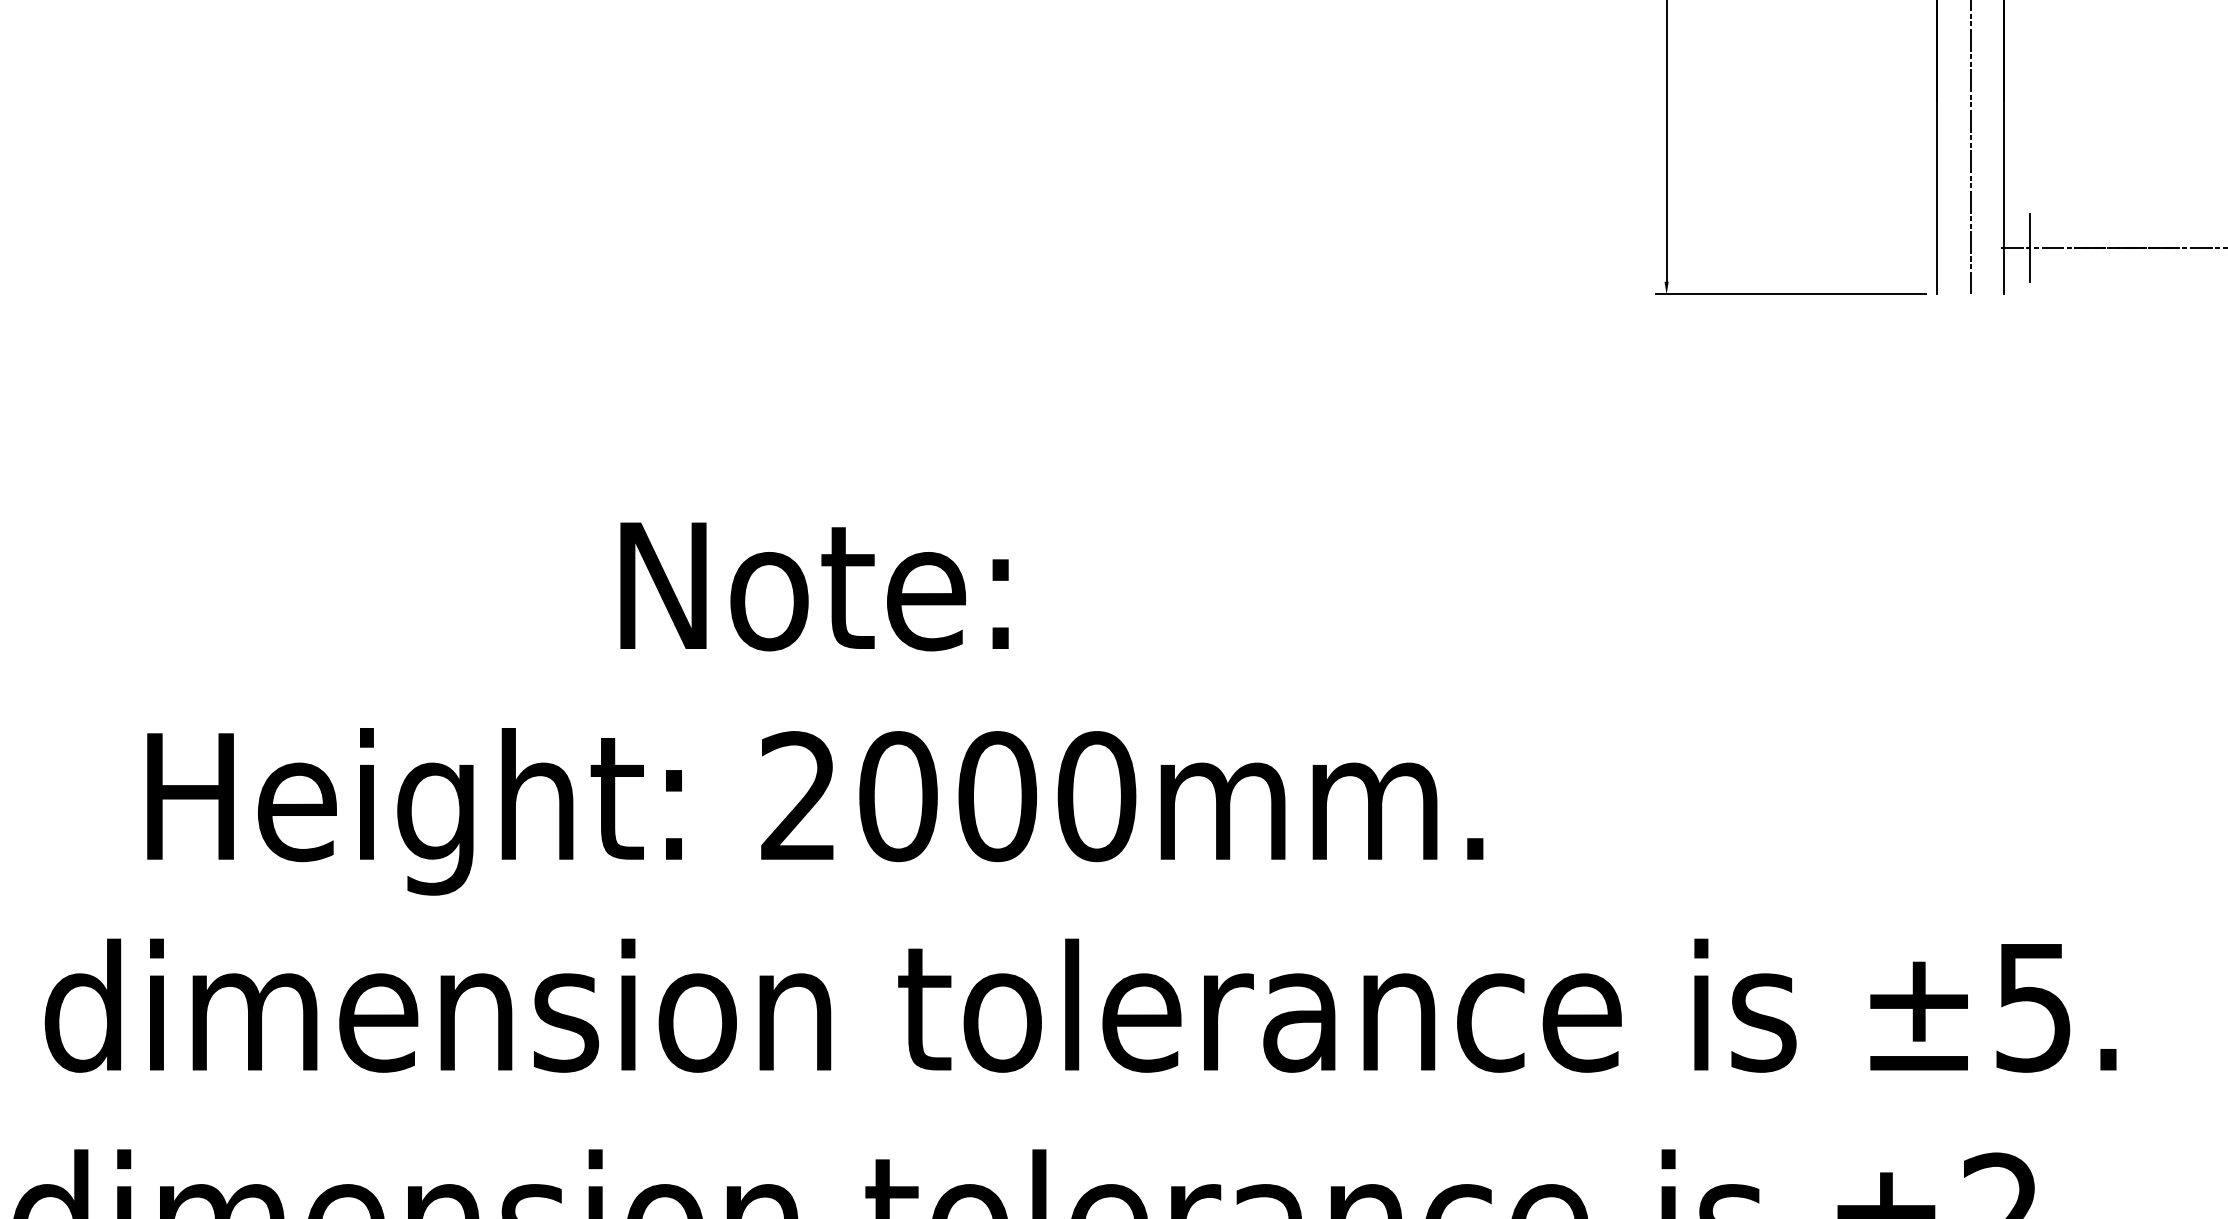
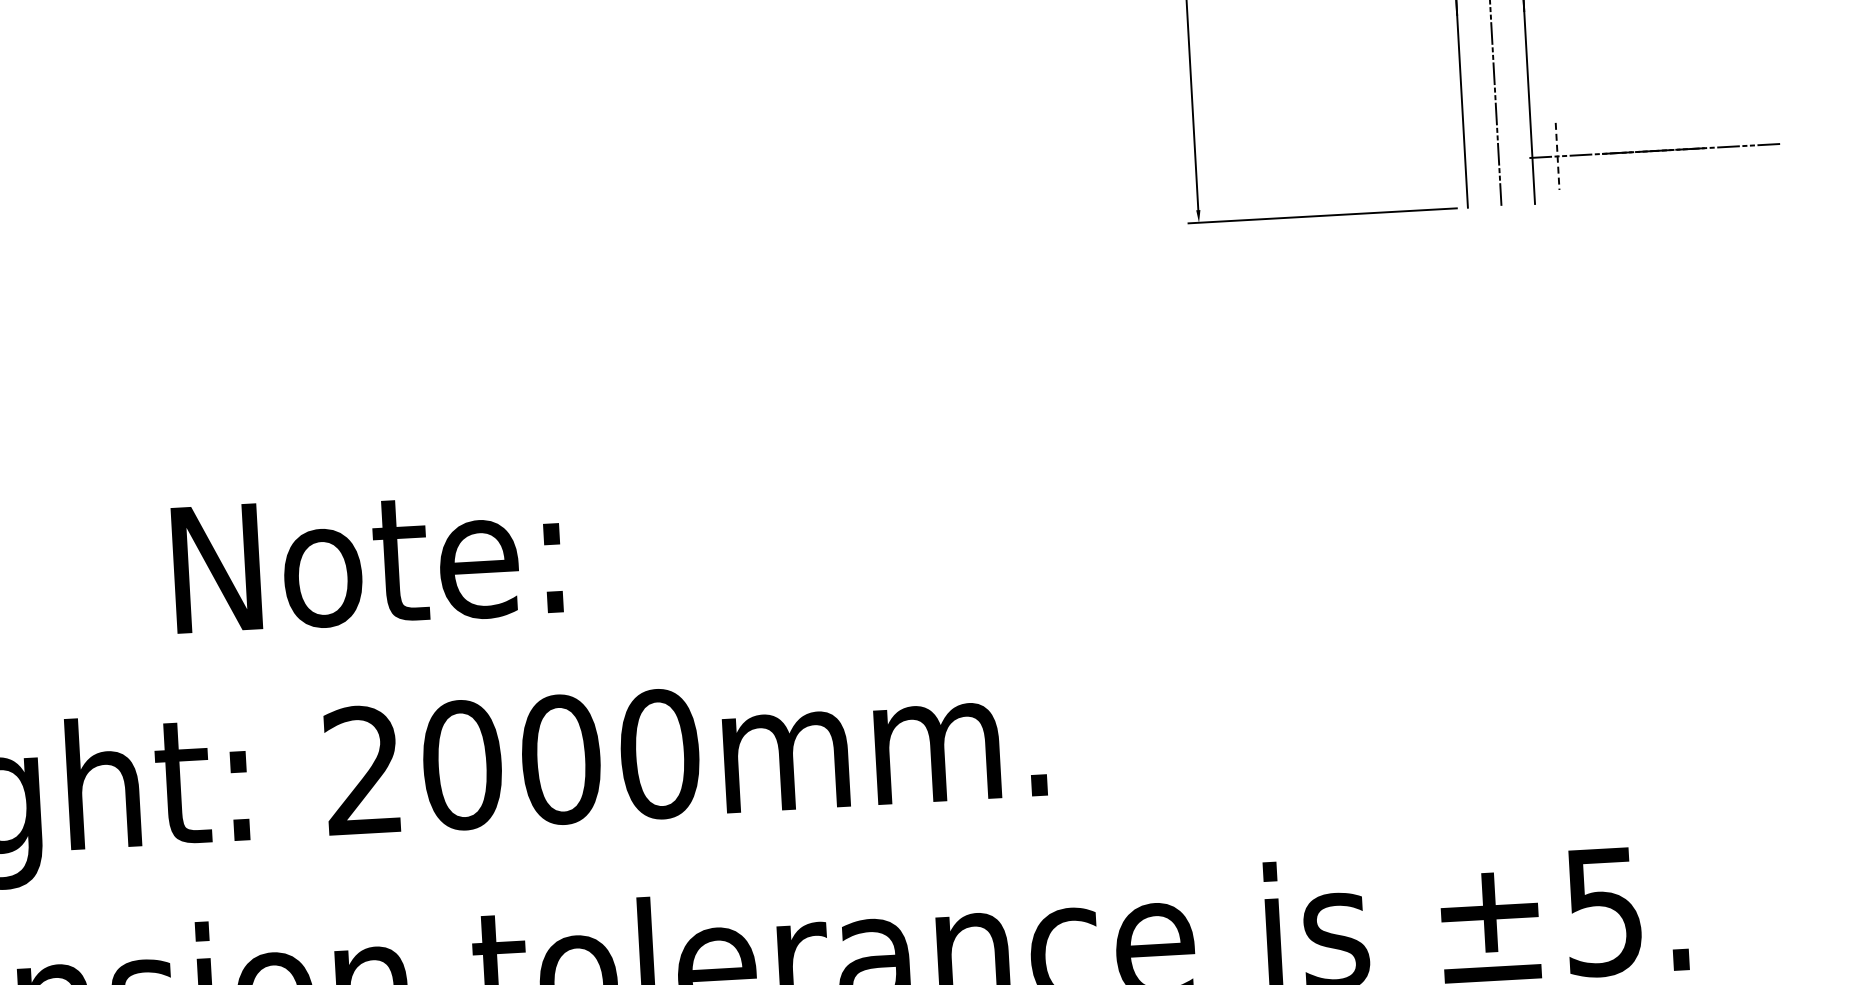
line: (2029, 248) -> (1557, 156), solid -> dashed

